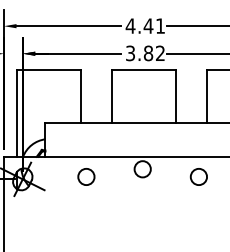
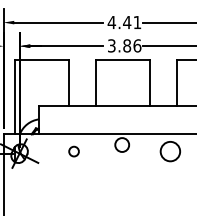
text: (160, 53) -> (137, 45), 3.82 -> 3.86
circle: (86, 176) -> (74, 151), size x0.7
circle: (198, 176) -> (169, 151), size x1.4

